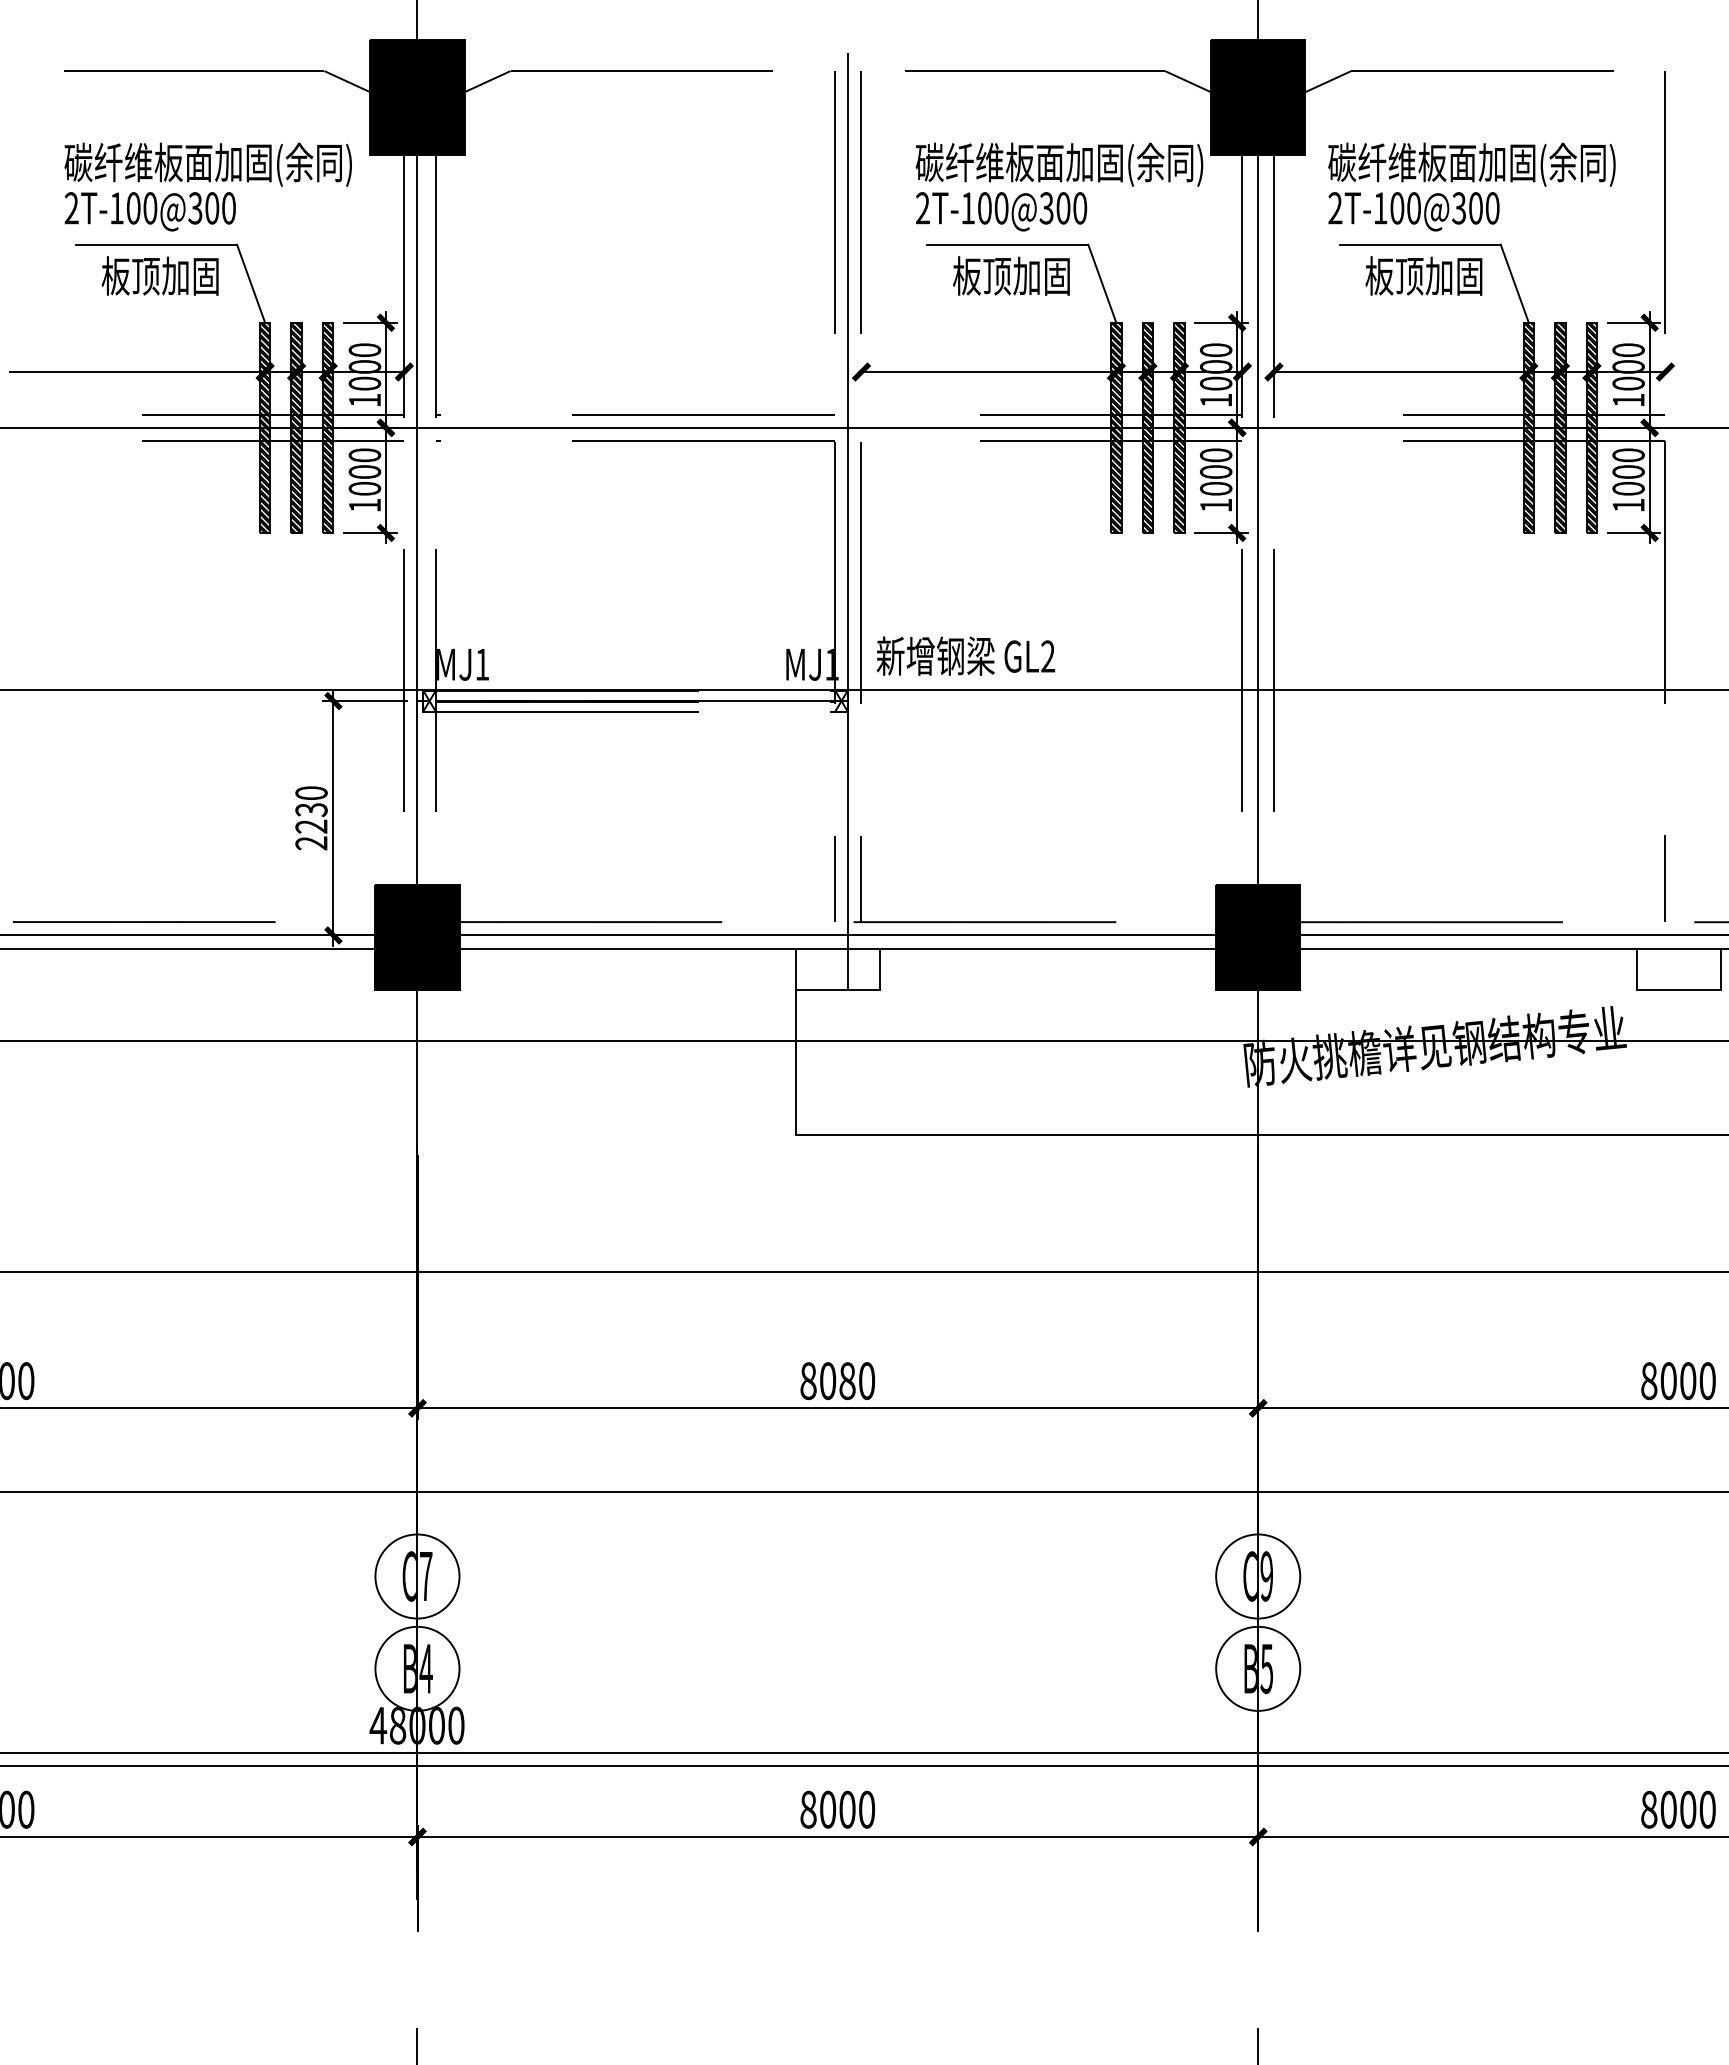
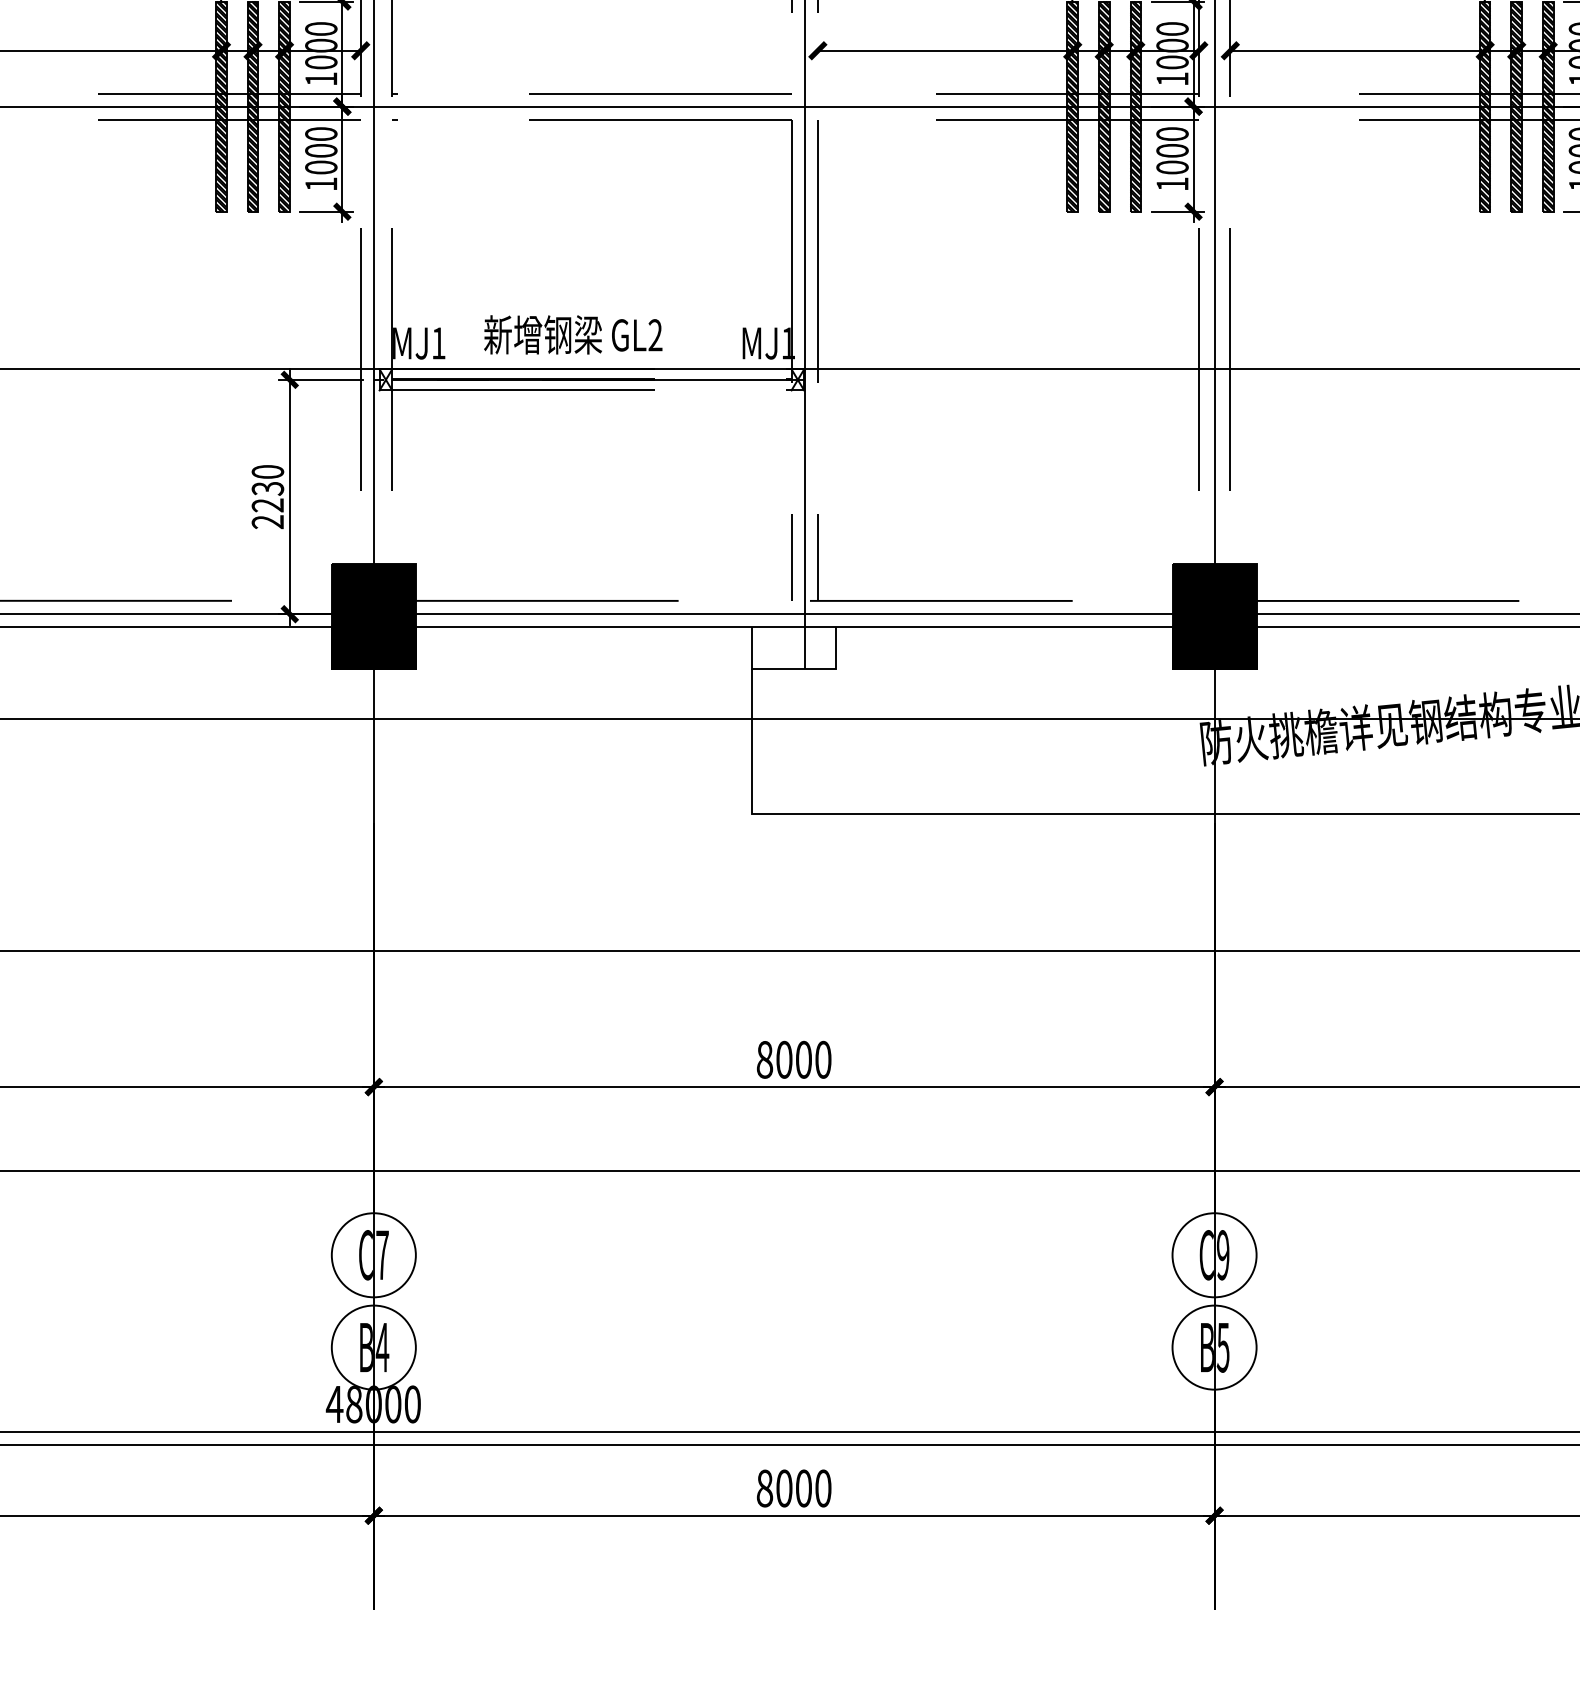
text: (965, 655) -> (572, 334), moved
text: (847, 1380) -> (803, 1059), 8080 -> 8000

